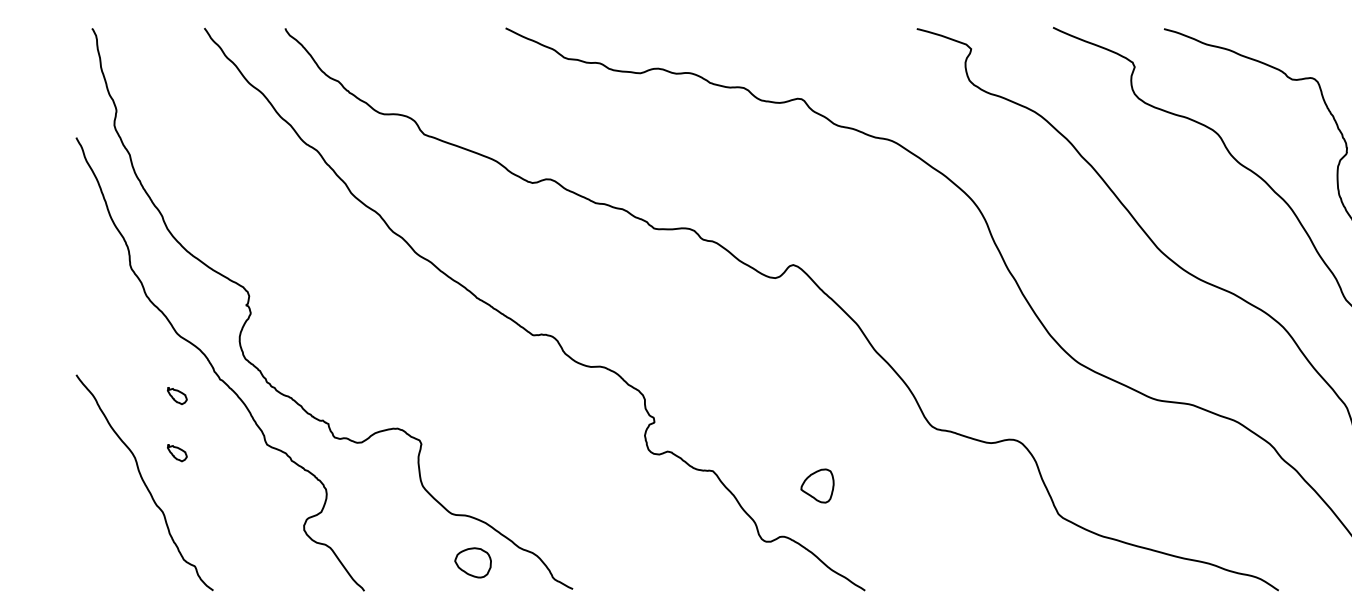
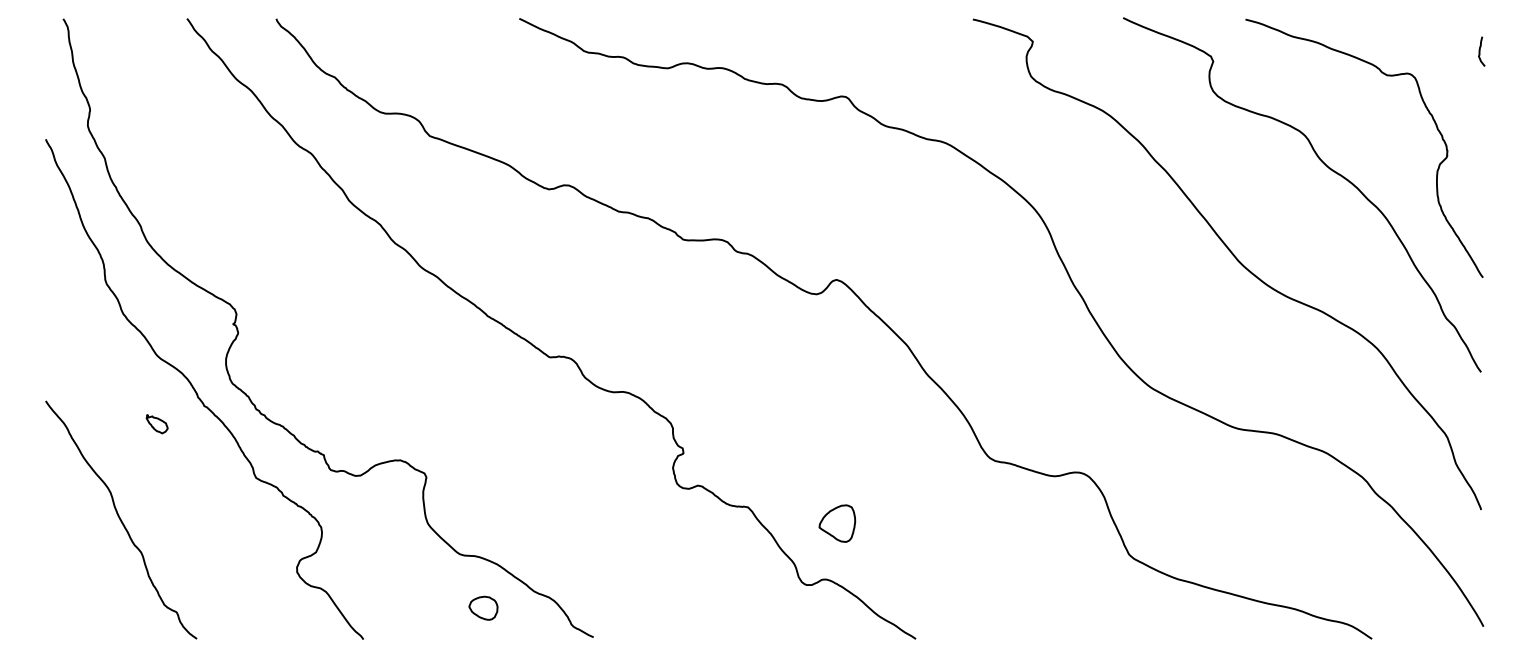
part: (176, 453) -> (156, 487), removed
part: (817, 485) -> (837, 523), moved
part: (473, 562) -> (483, 607), size x0.71

